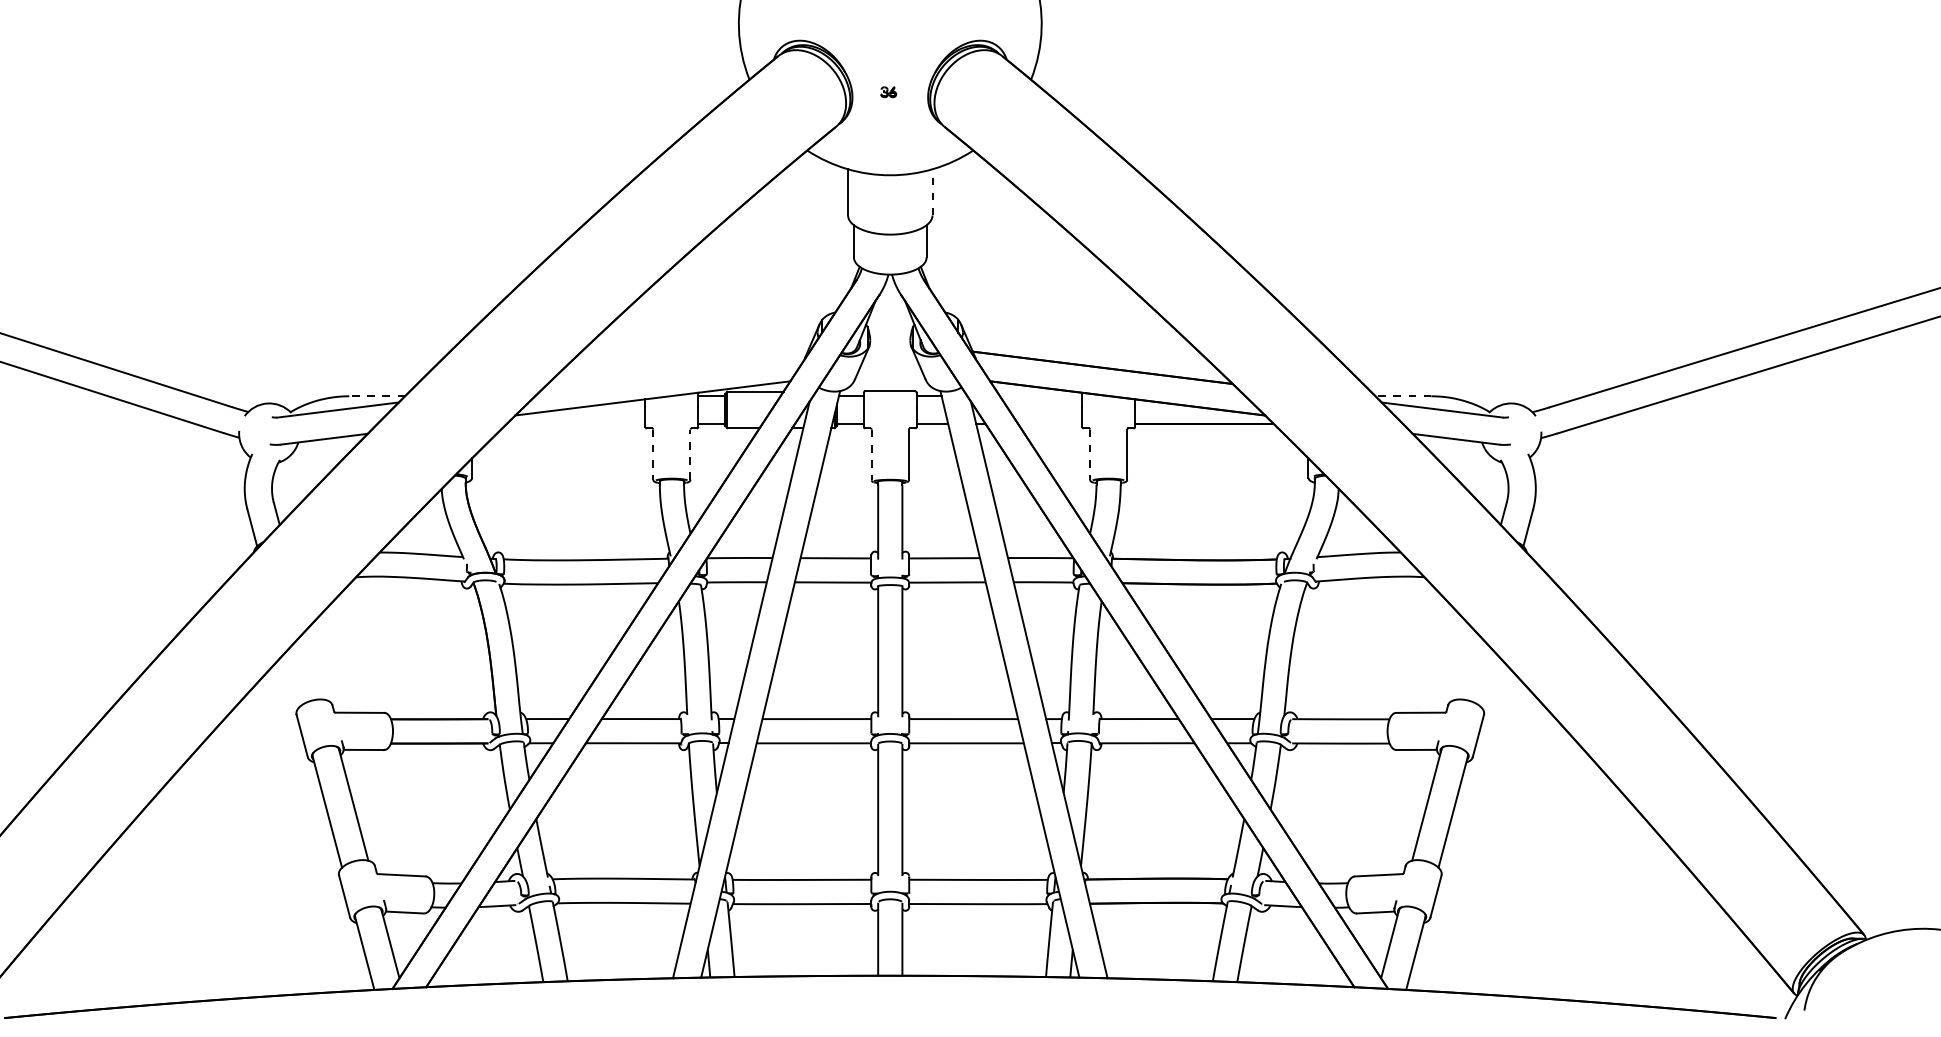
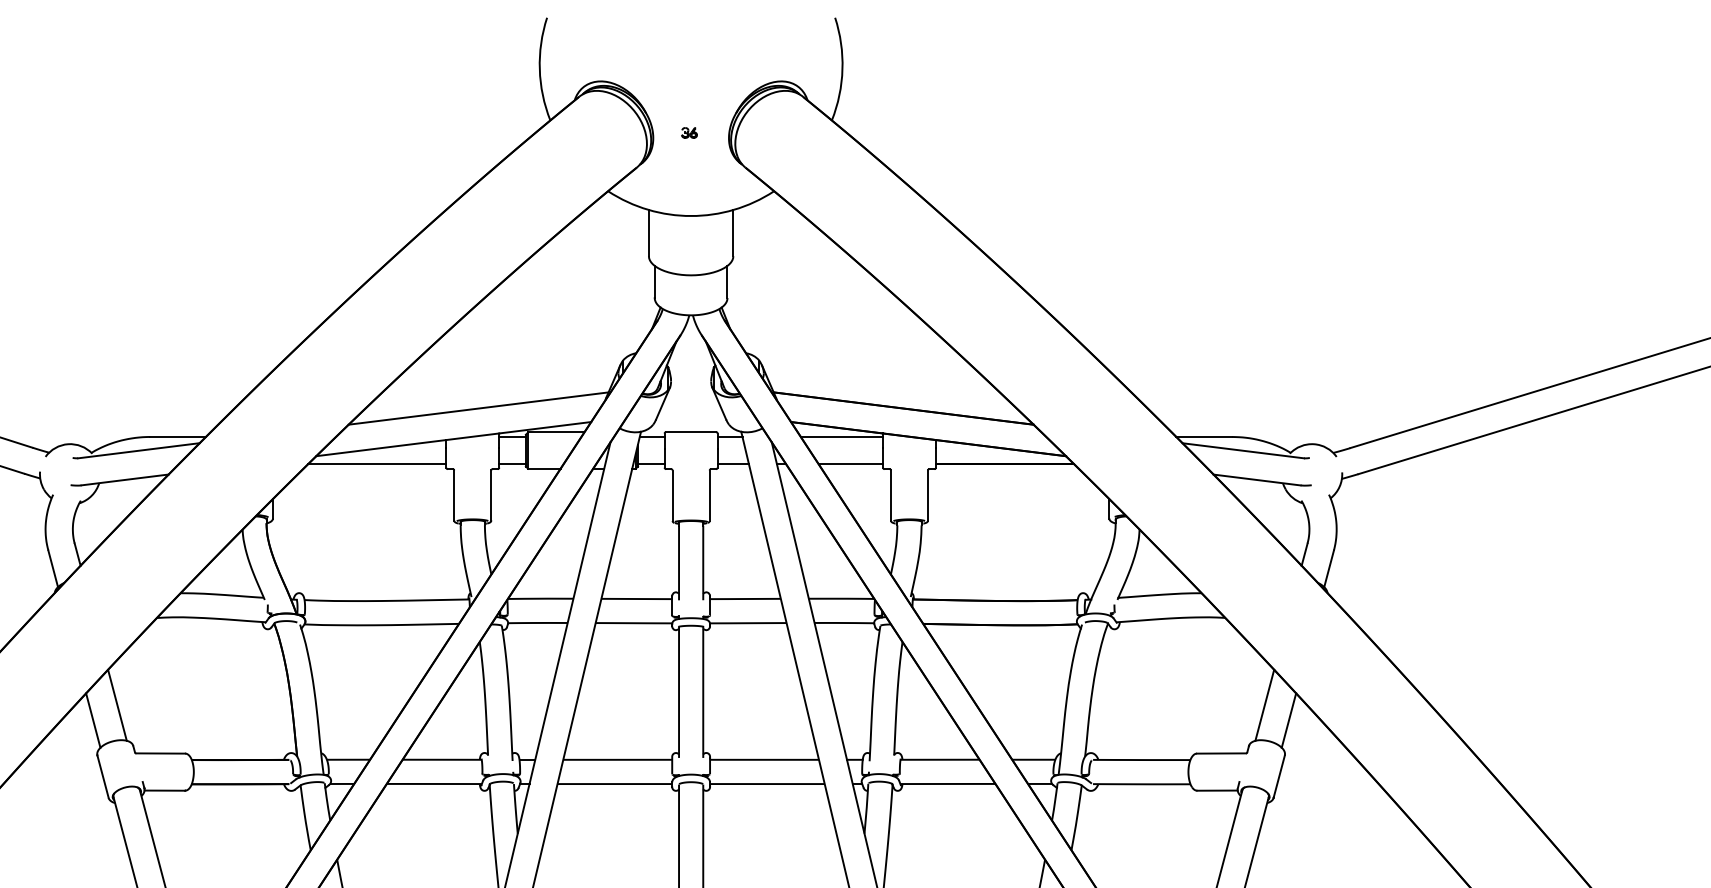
line: (932, 191) -> (733, 232), dashed -> solid
line: (677, 367) -> (478, 408), added
line: (377, 396) -> (178, 437), dashed -> solid
line: (1041, 396) -> (842, 437), added
line: (1403, 396) -> (1204, 437), dashed -> solid
line: (576, 423) -> (377, 464), added
line: (1049, 423) -> (850, 464), added
line: (690, 454) -> (491, 495), dashed -> solid
line: (653, 455) -> (454, 496), dashed -> solid
line: (871, 455) -> (672, 496), dashed -> solid
line: (1090, 455) -> (891, 496), dashed -> solid
line: (316, 664) -> (117, 705), added
line: (1463, 664) -> (1264, 705), added
line: (292, 679) -> (93, 720), added
line: (1487, 679) -> (1288, 720), added

